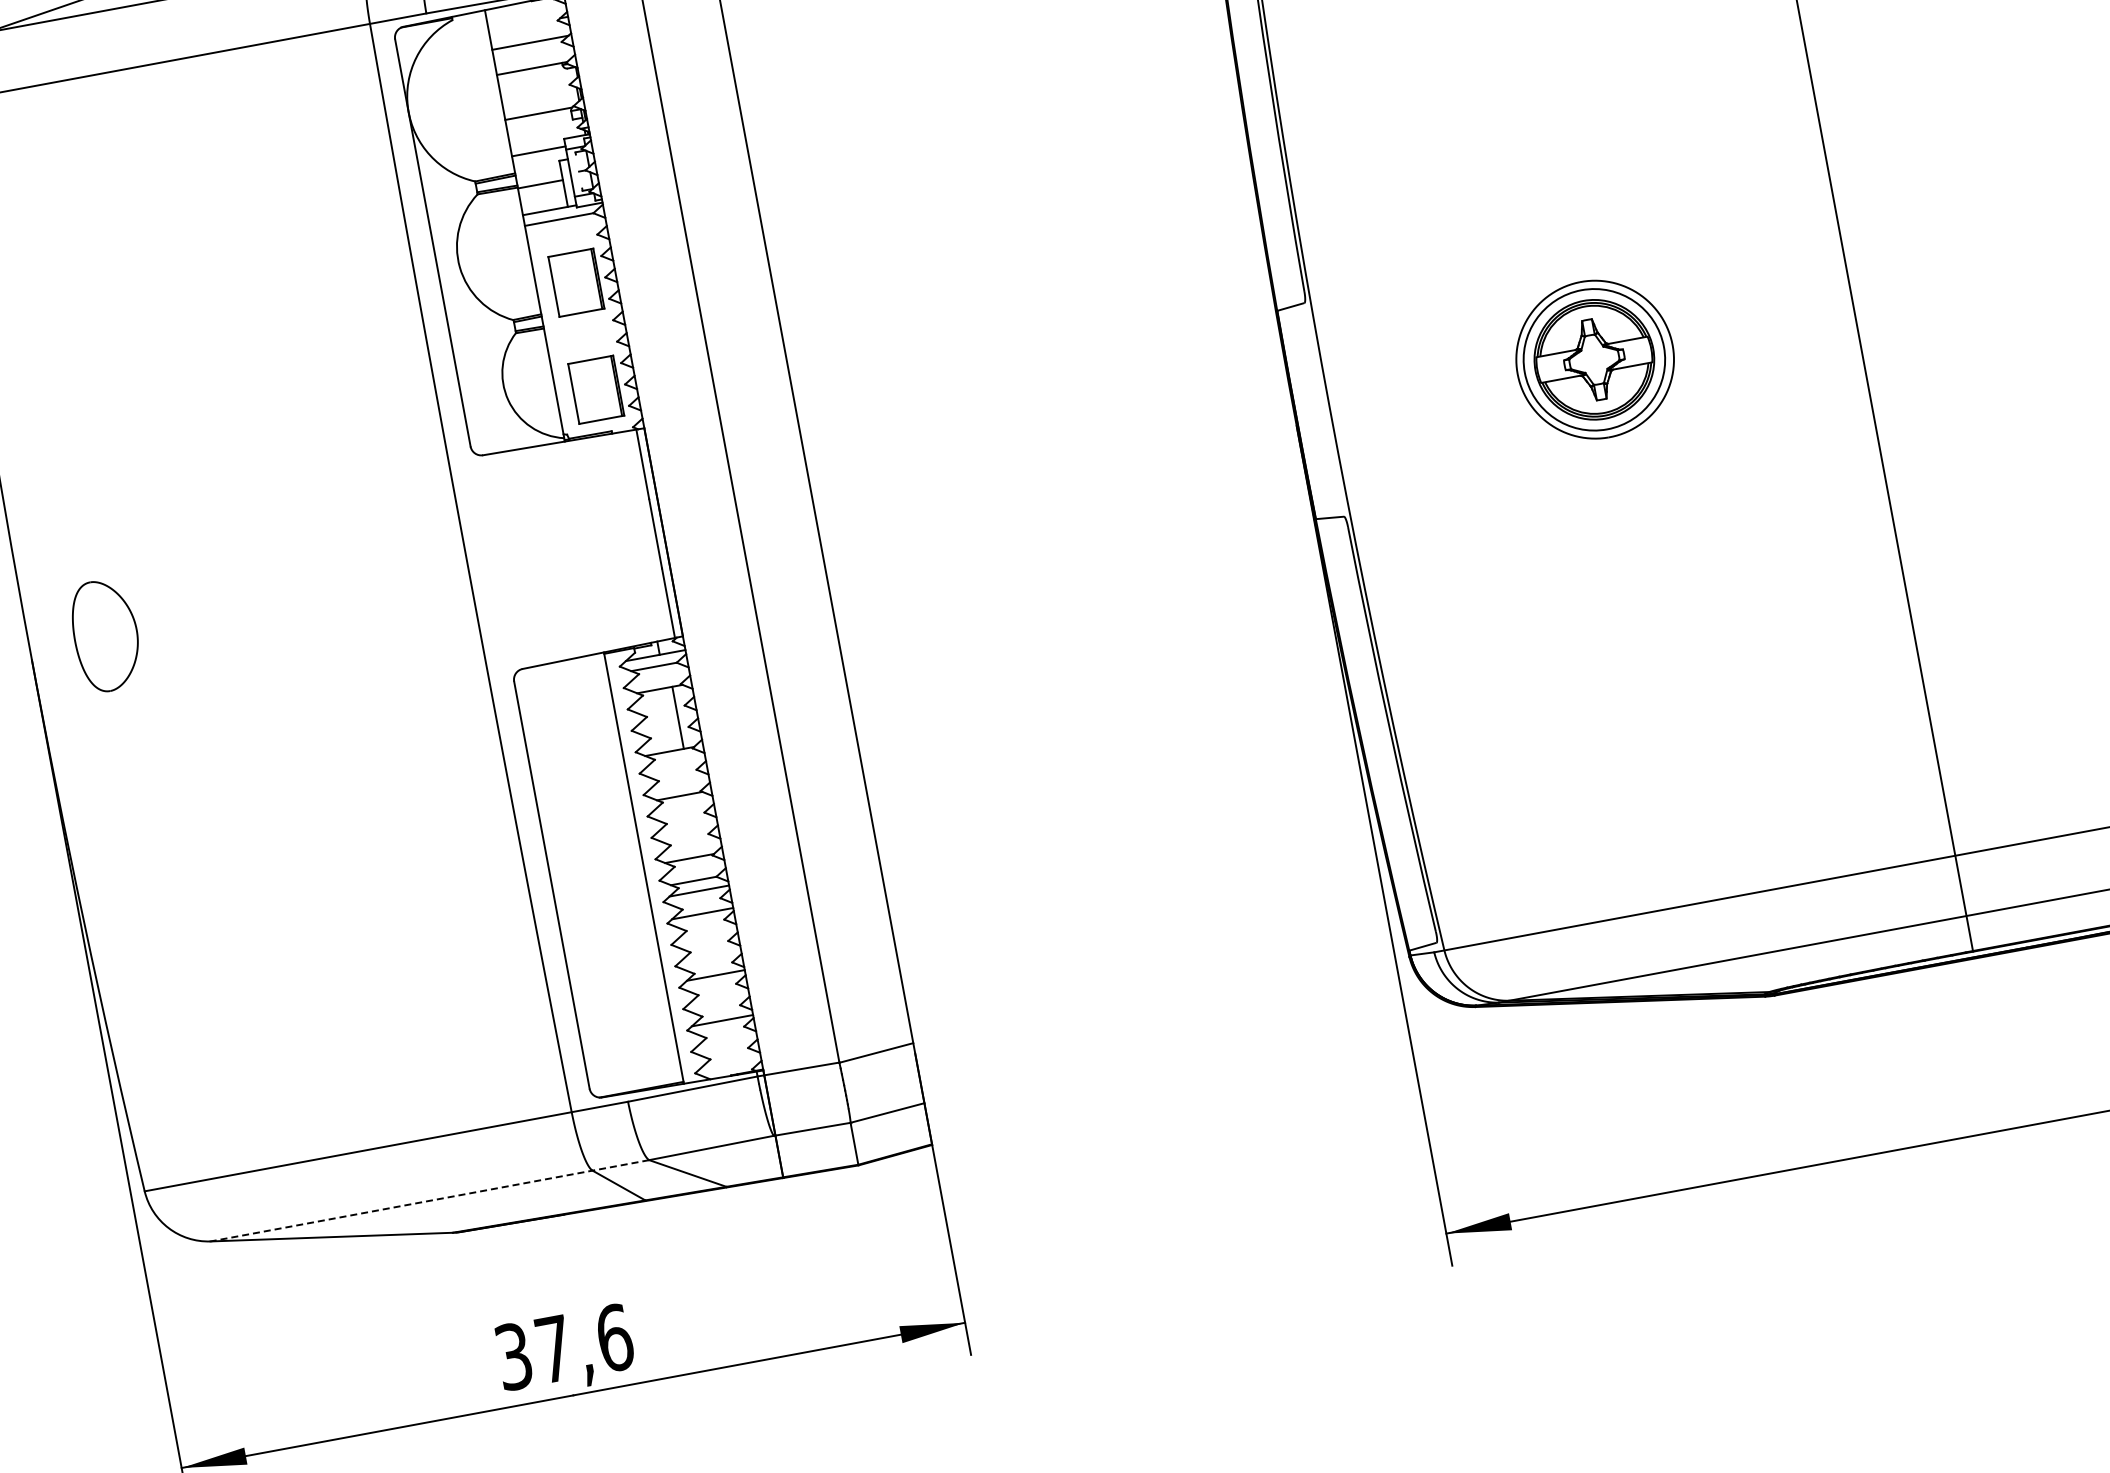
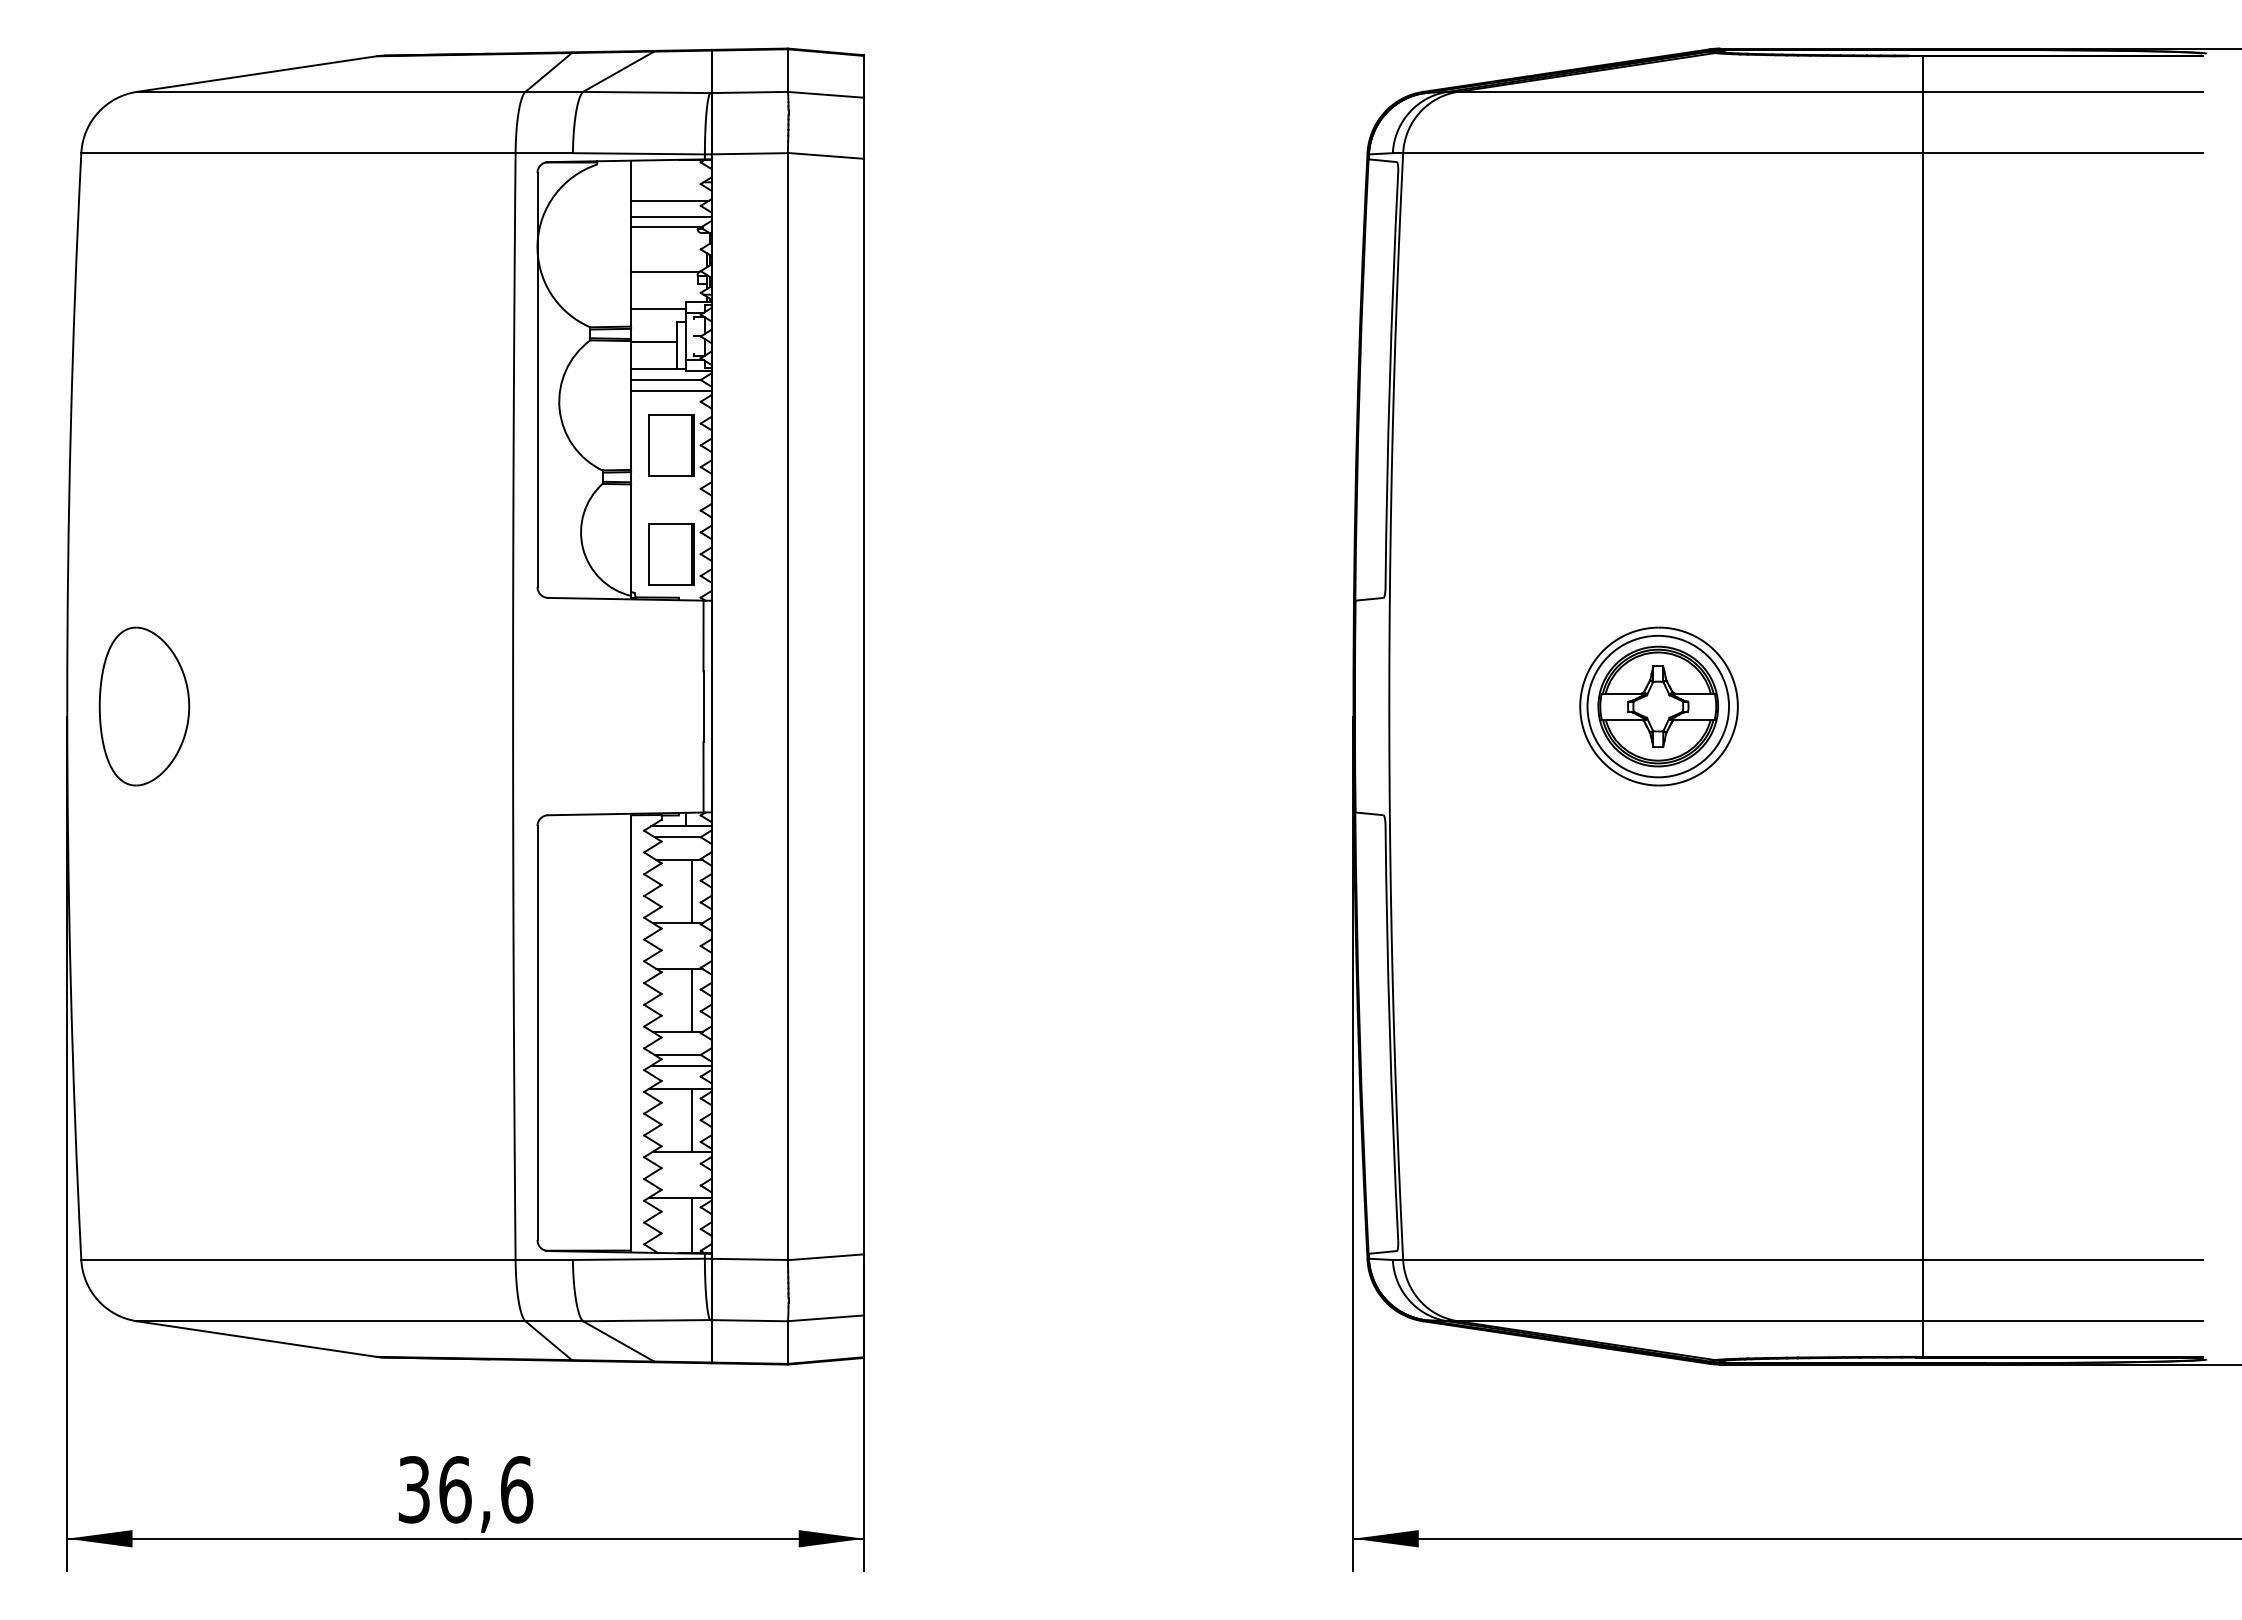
line: (535, 58) -> (671, 217), added
line: (566, 228) -> (671, 390), added
part: (105, 635) -> (144, 706), size x1.43
line: (698, 824) -> (692, 1000), added
line: (720, 941) -> (692, 1119), added
line: (739, 1045) -> (692, 1224), added
line: (429, 1201) -> (359, 1321), dashed -> solid
text: (554, 1348) -> (455, 1489), 37,6 -> 36,6

